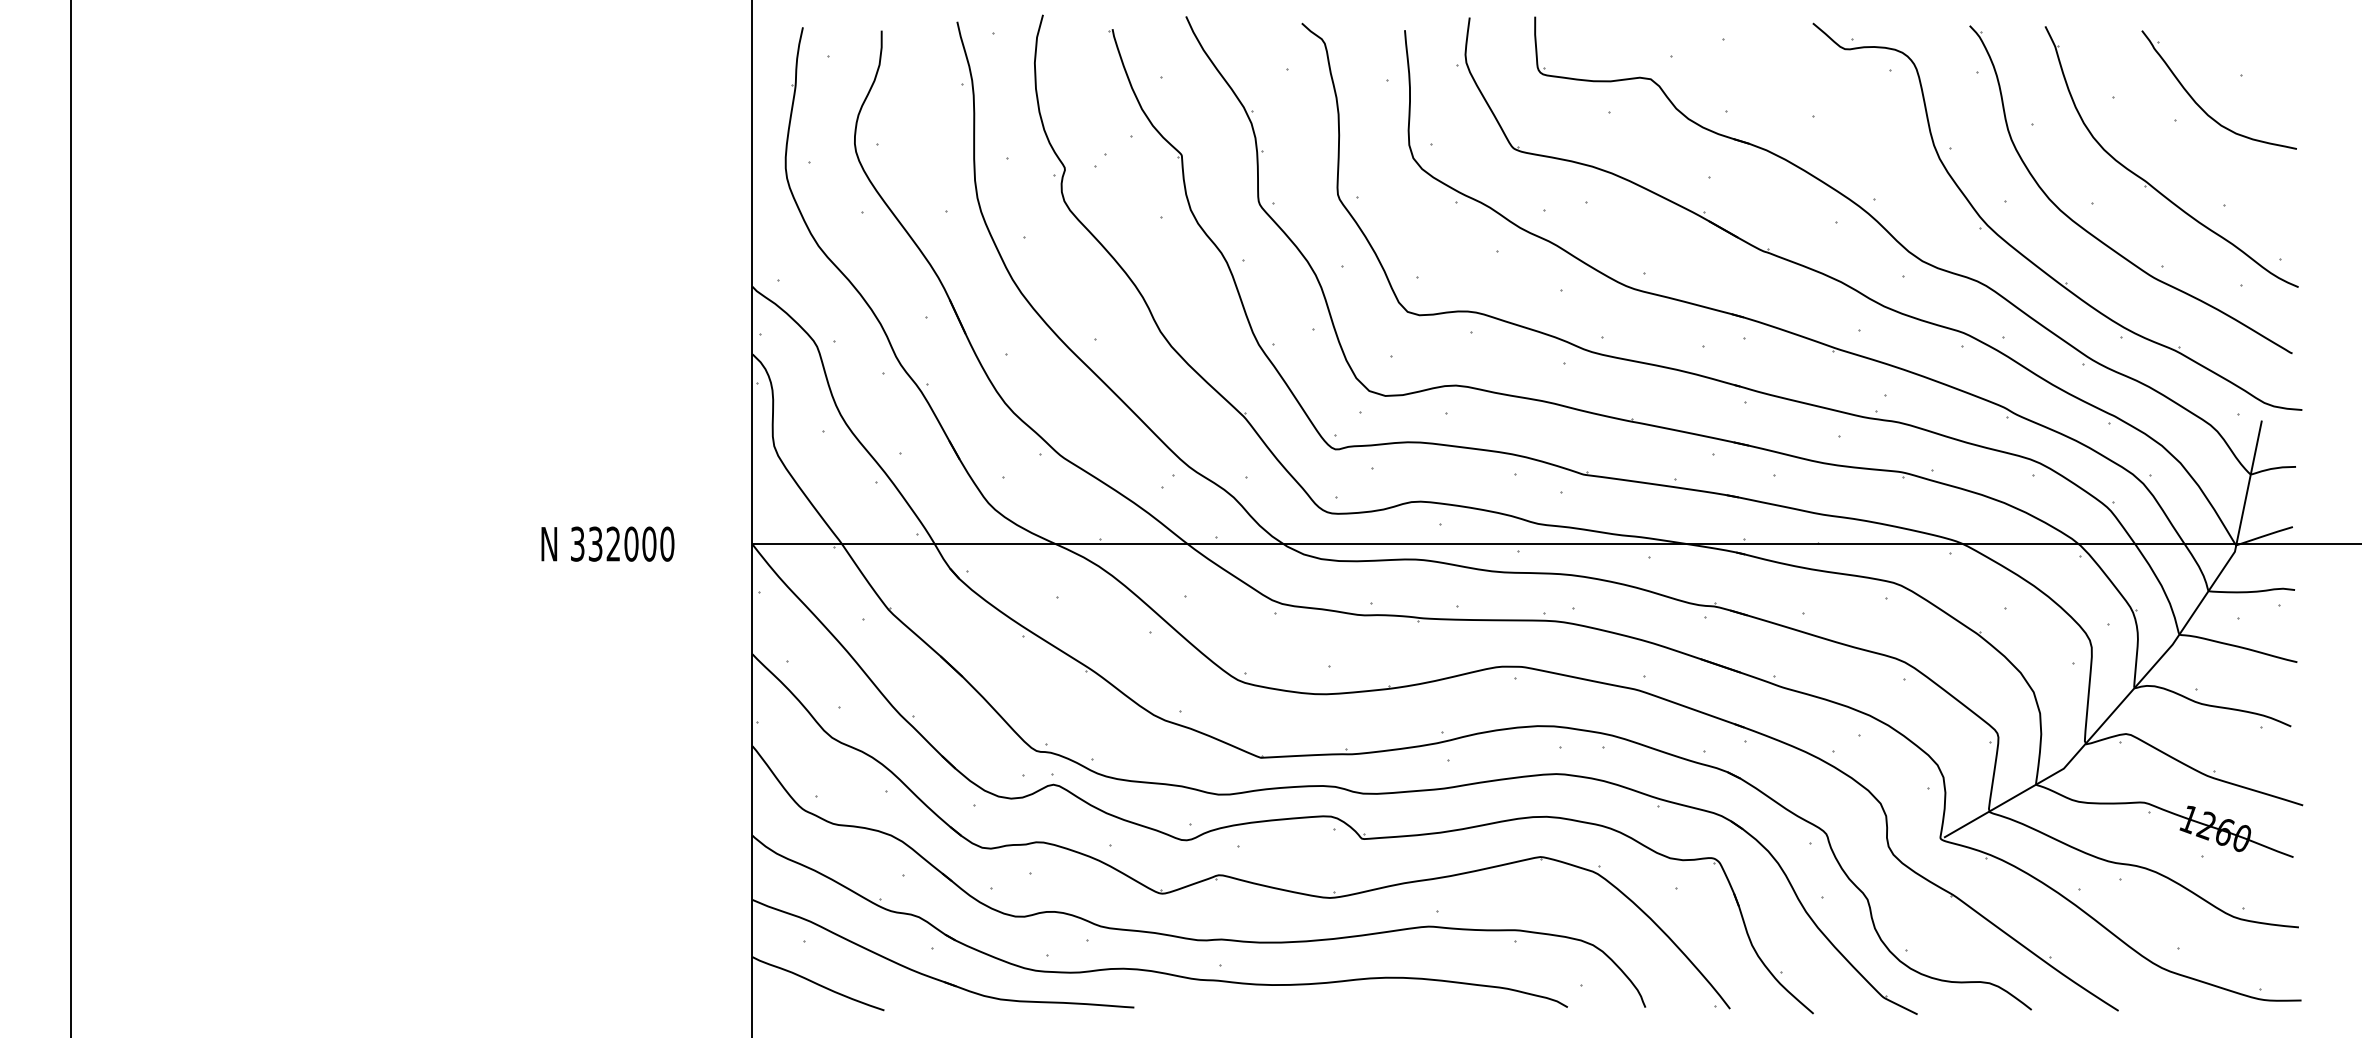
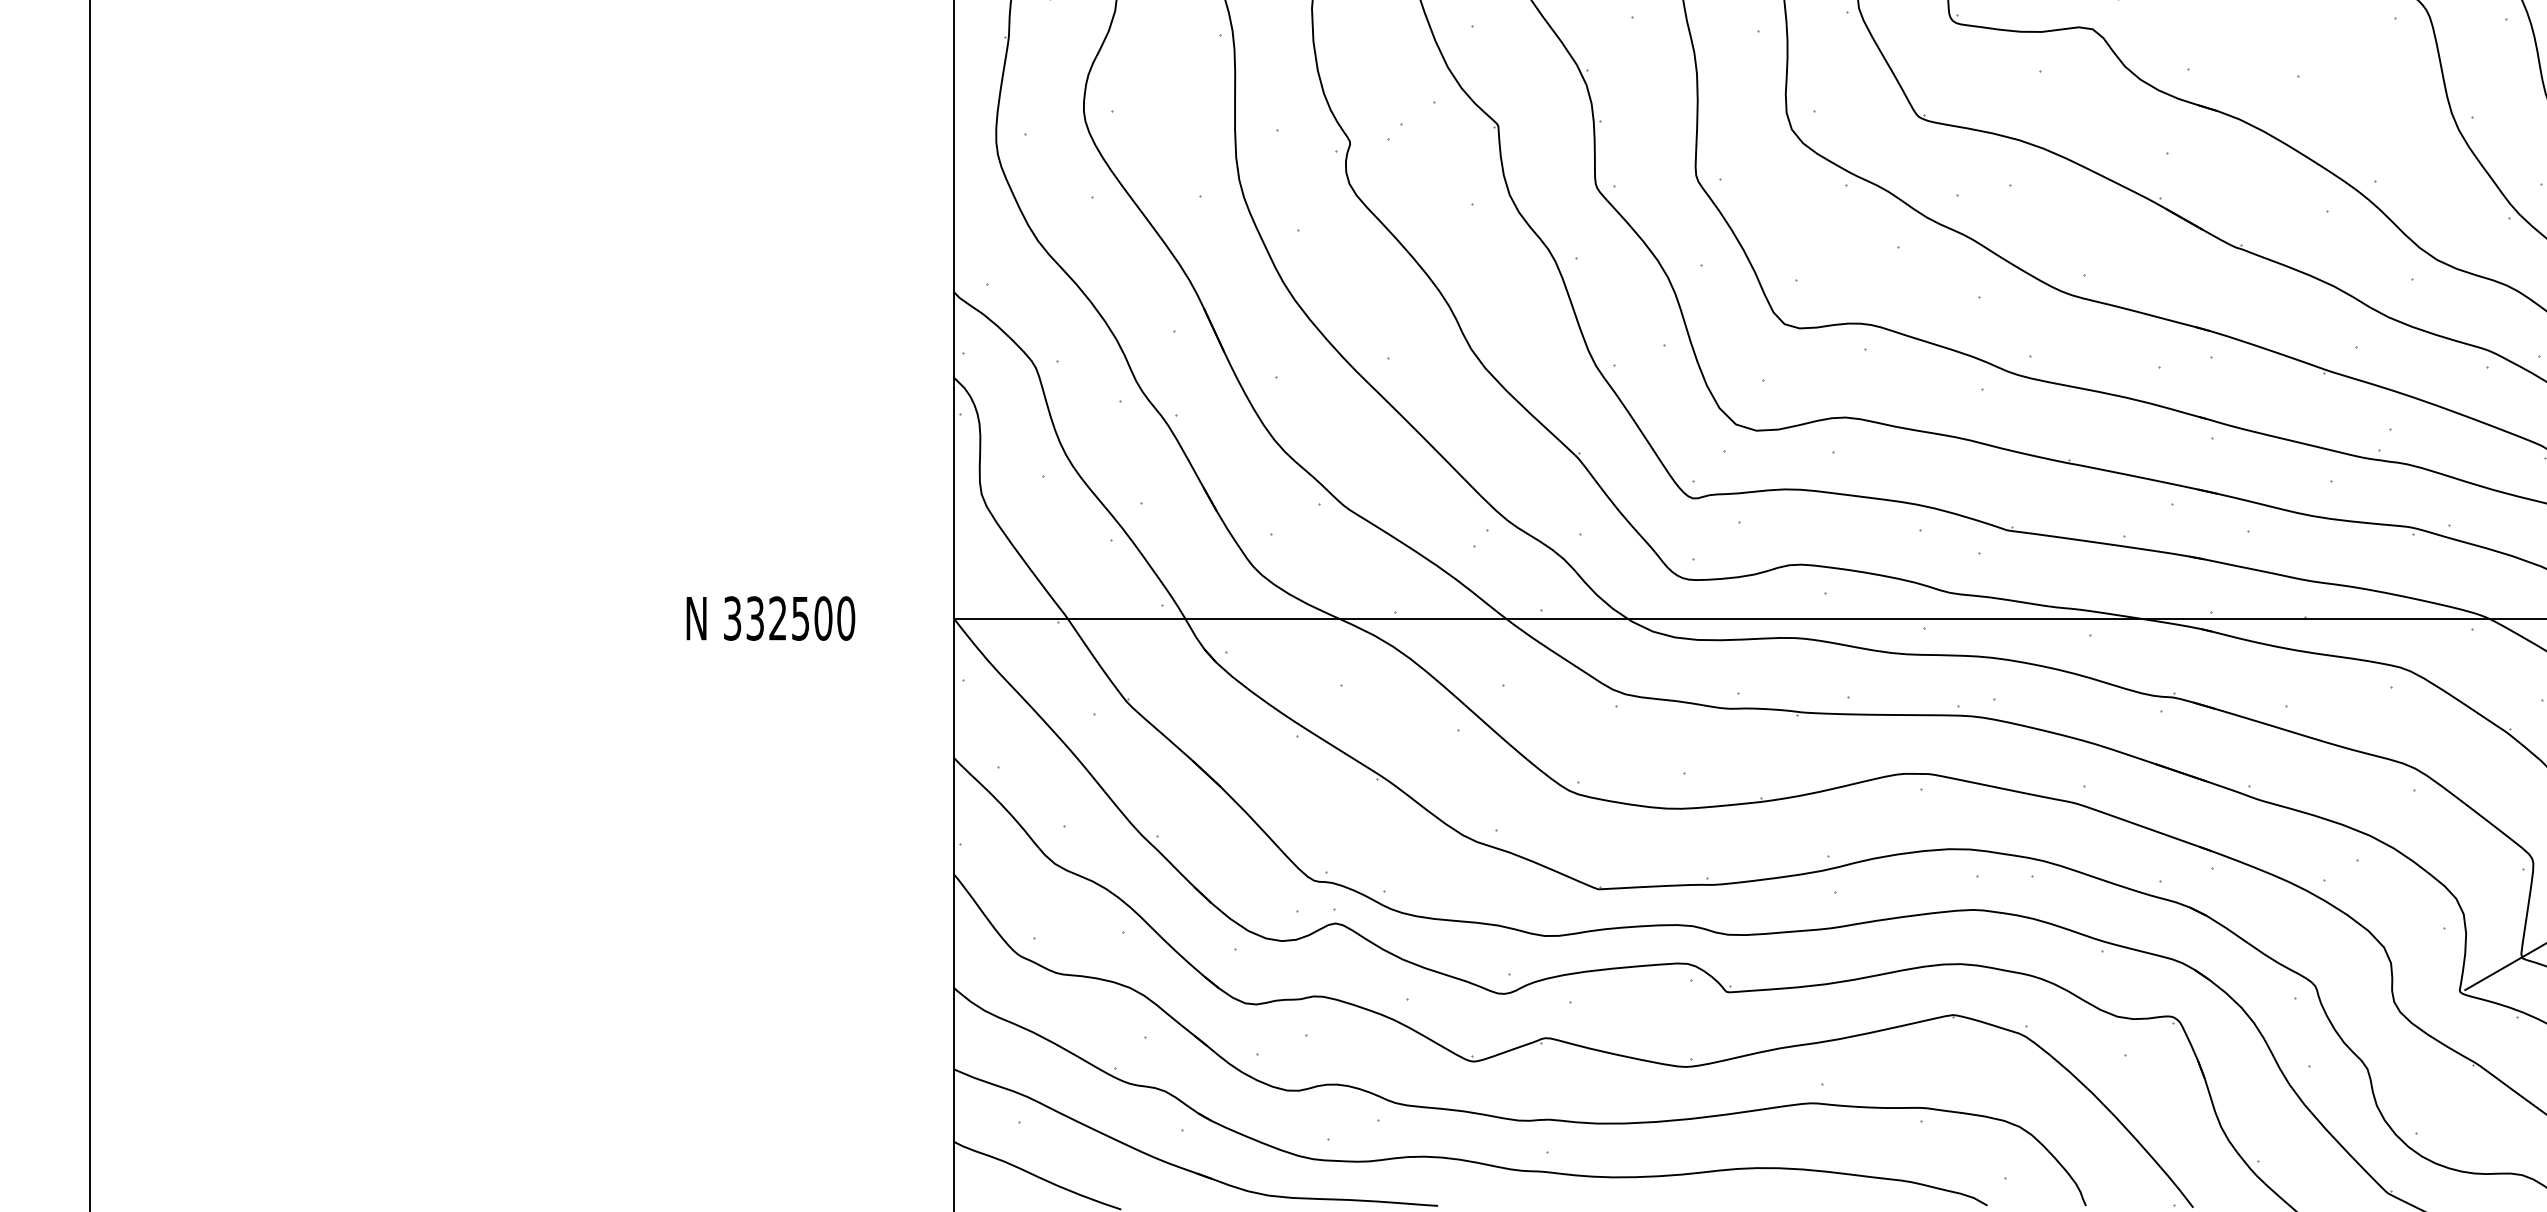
text: (631, 543) -> (800, 617), 332000 -> 332500

